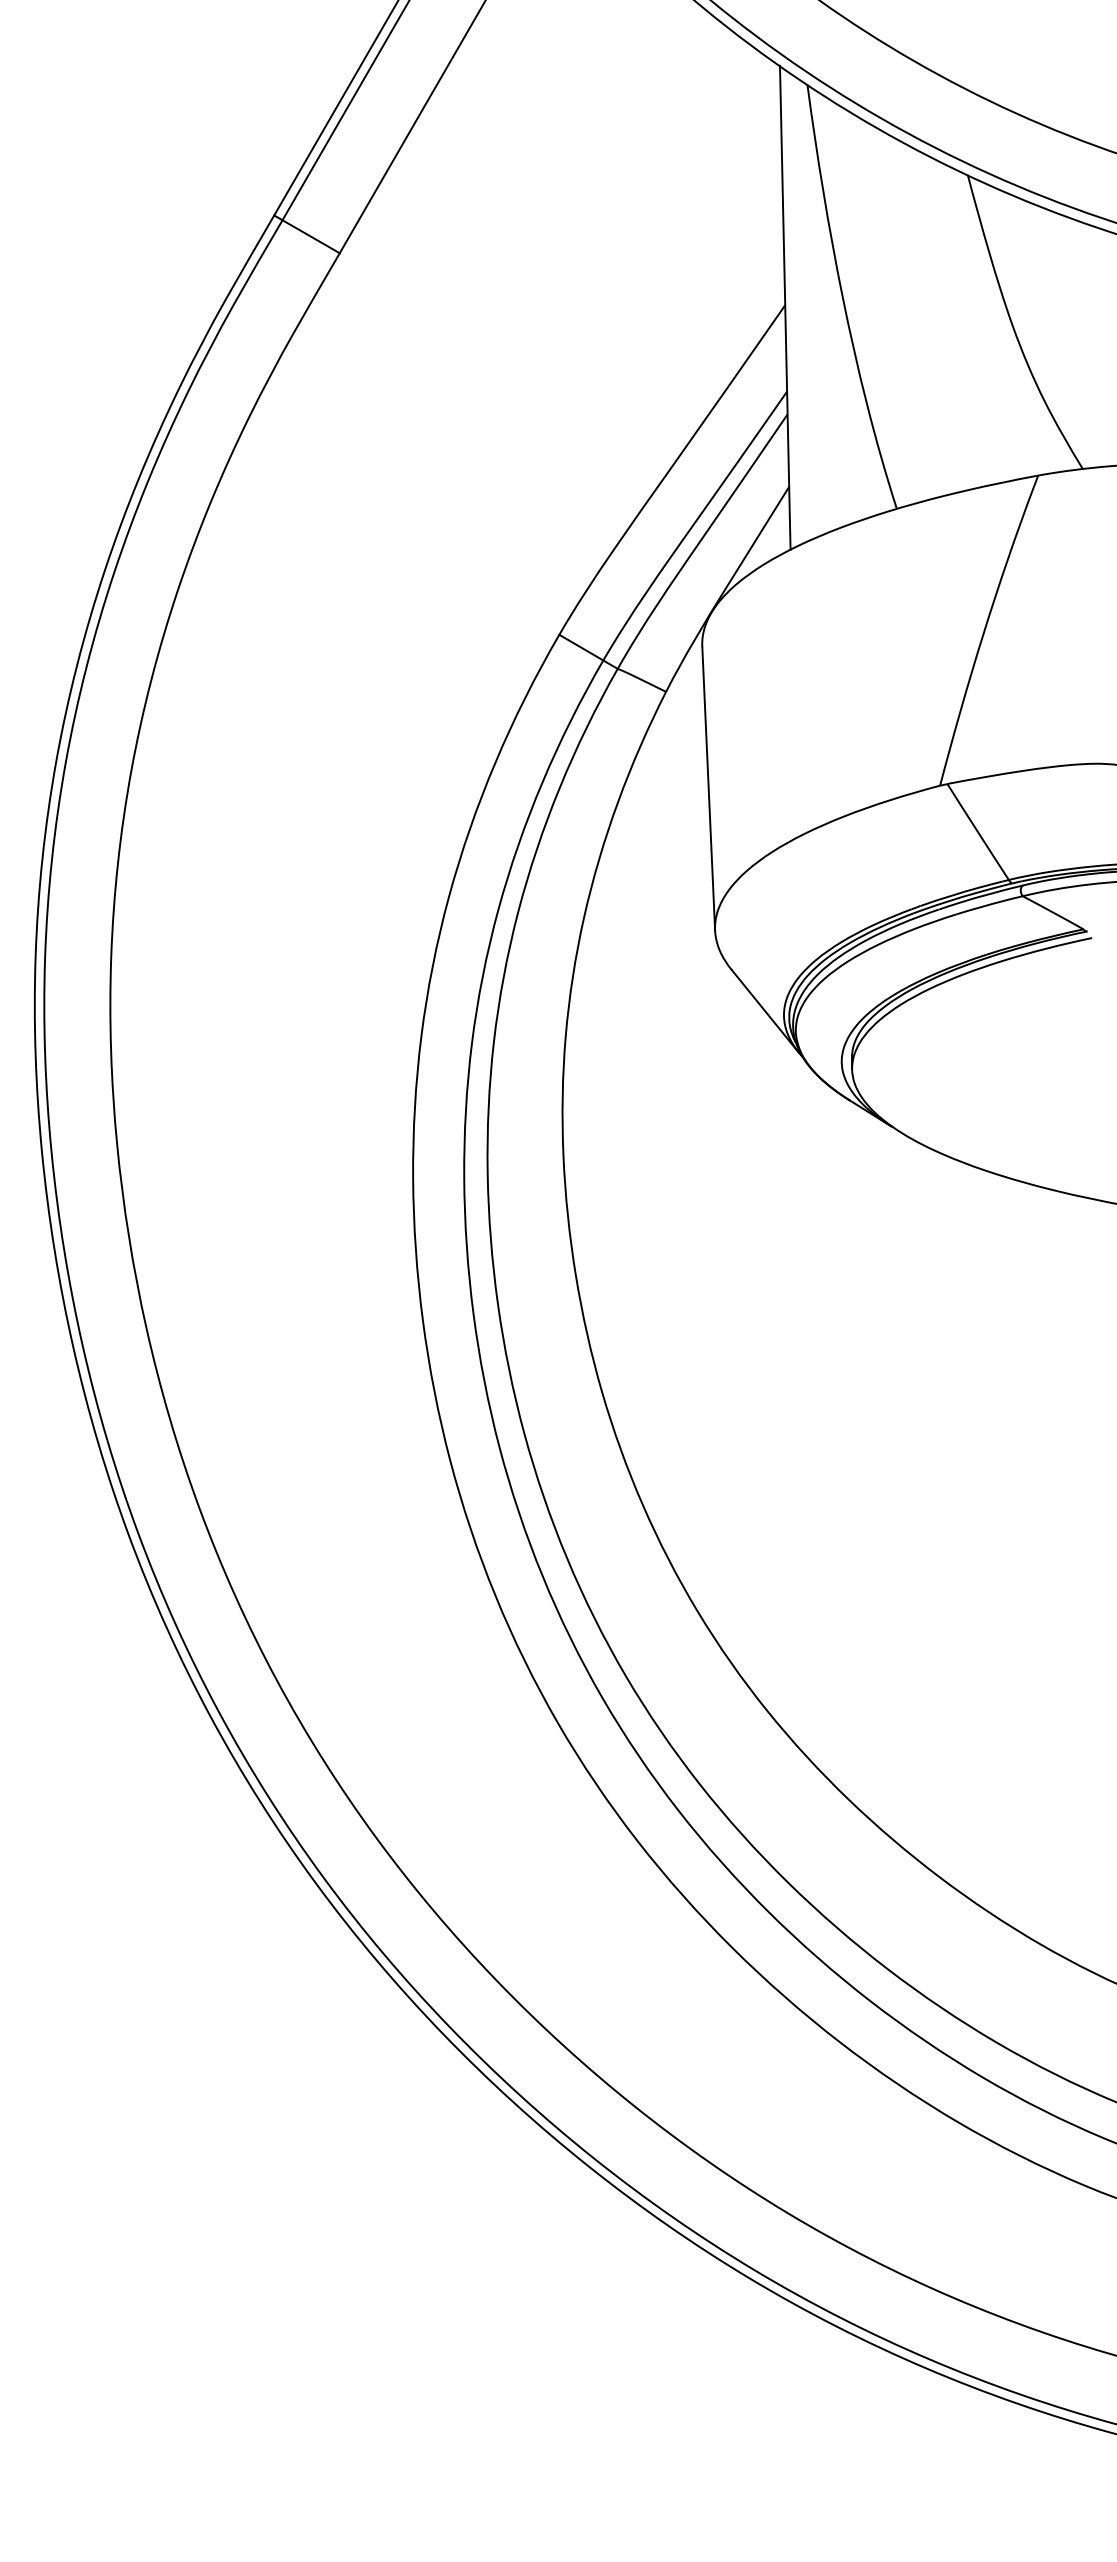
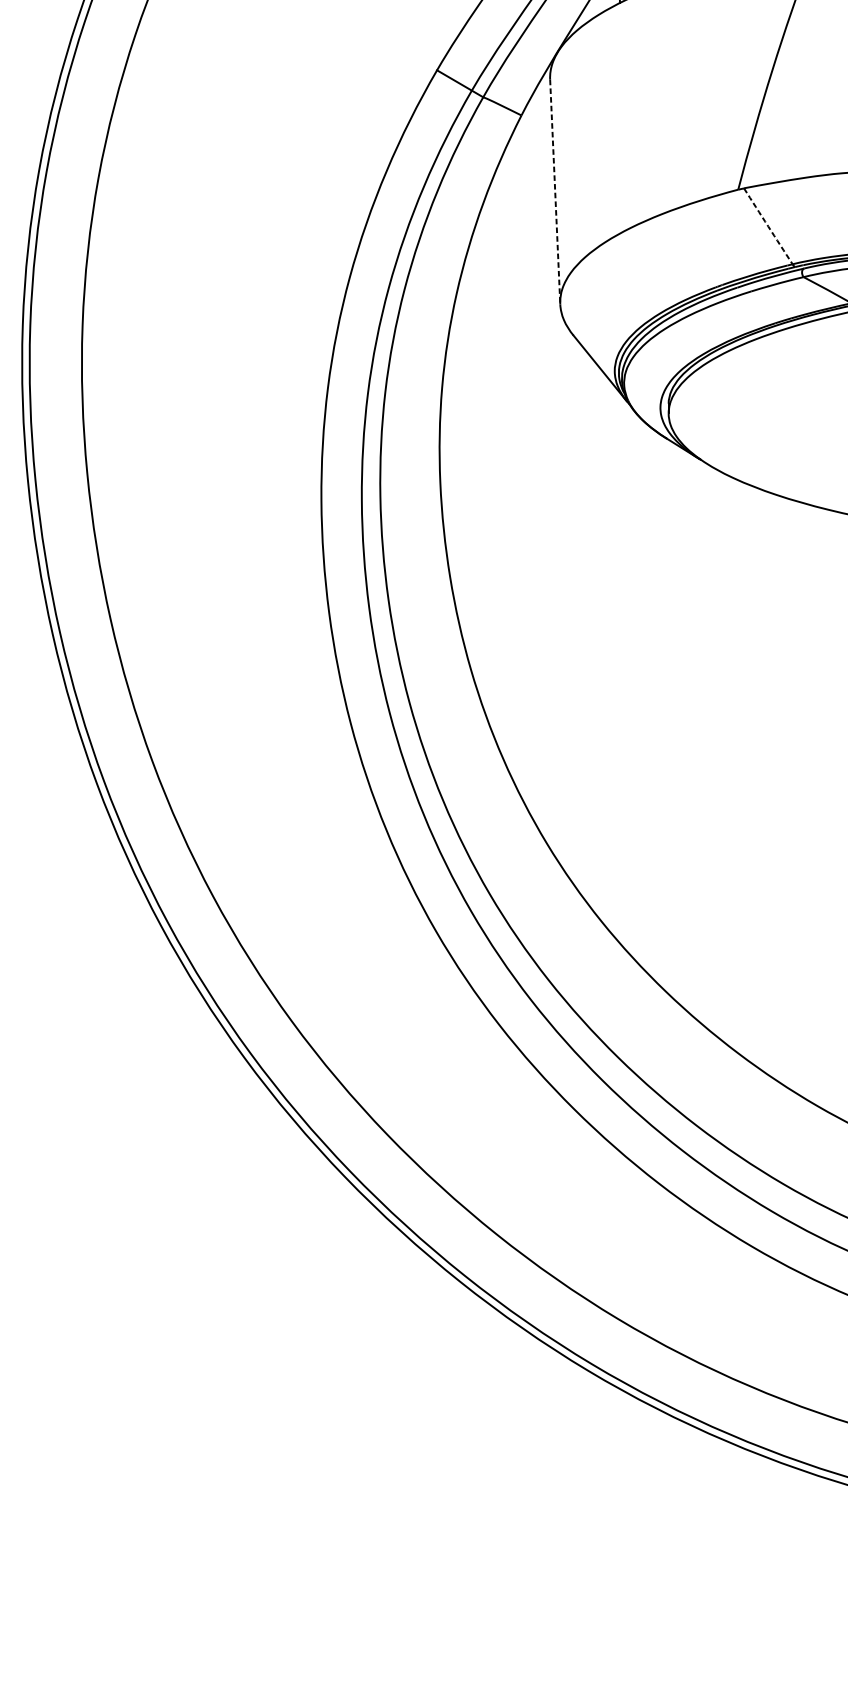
line: (708, 789) -> (555, 192), solid -> dashed
arc: (977, 832) -> (767, 226), solid -> dashed

